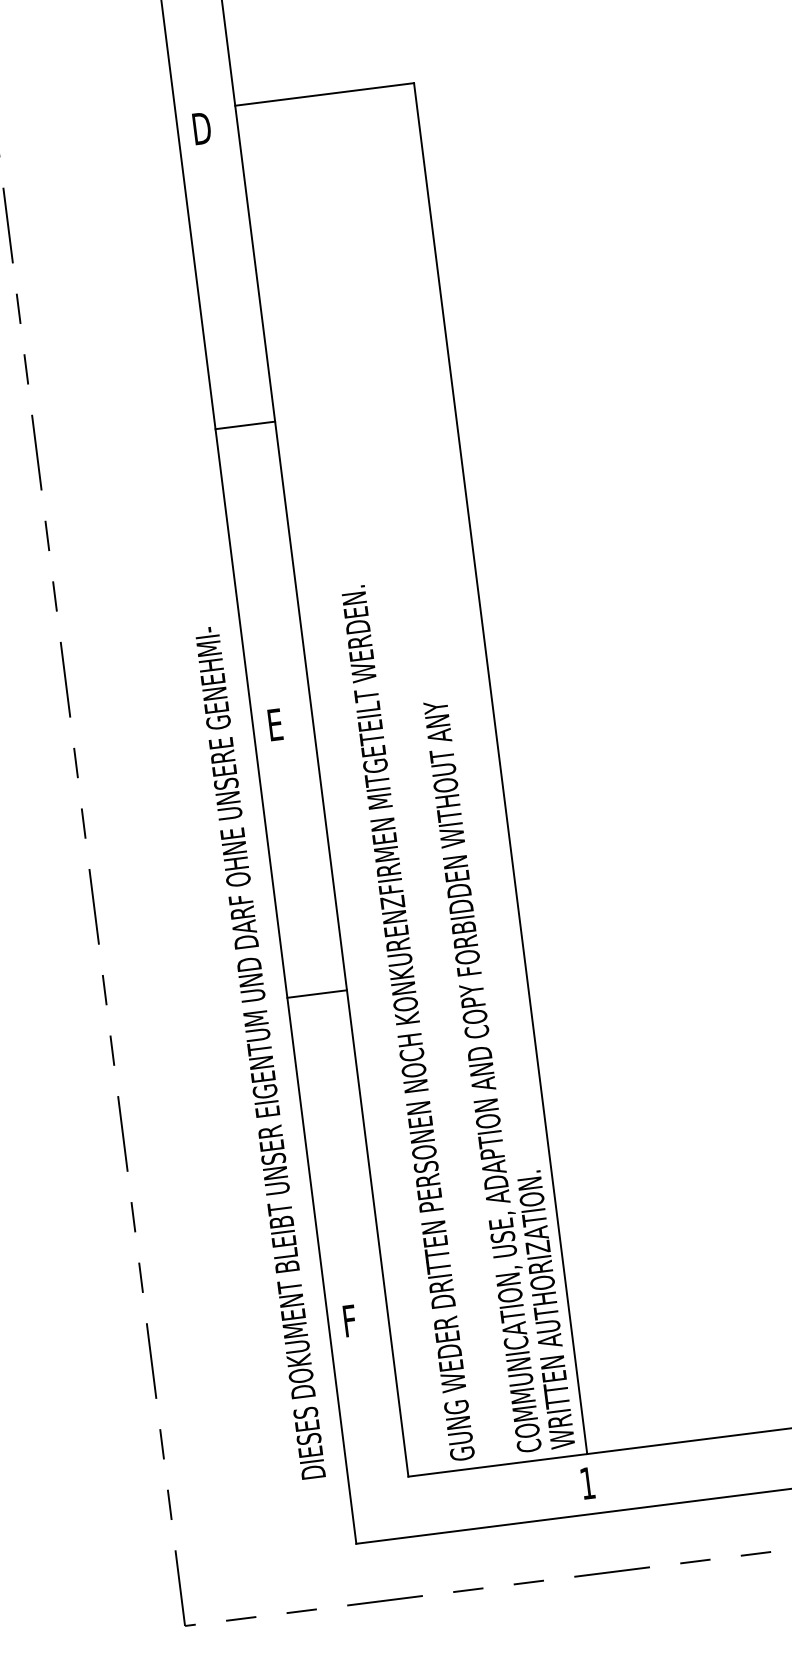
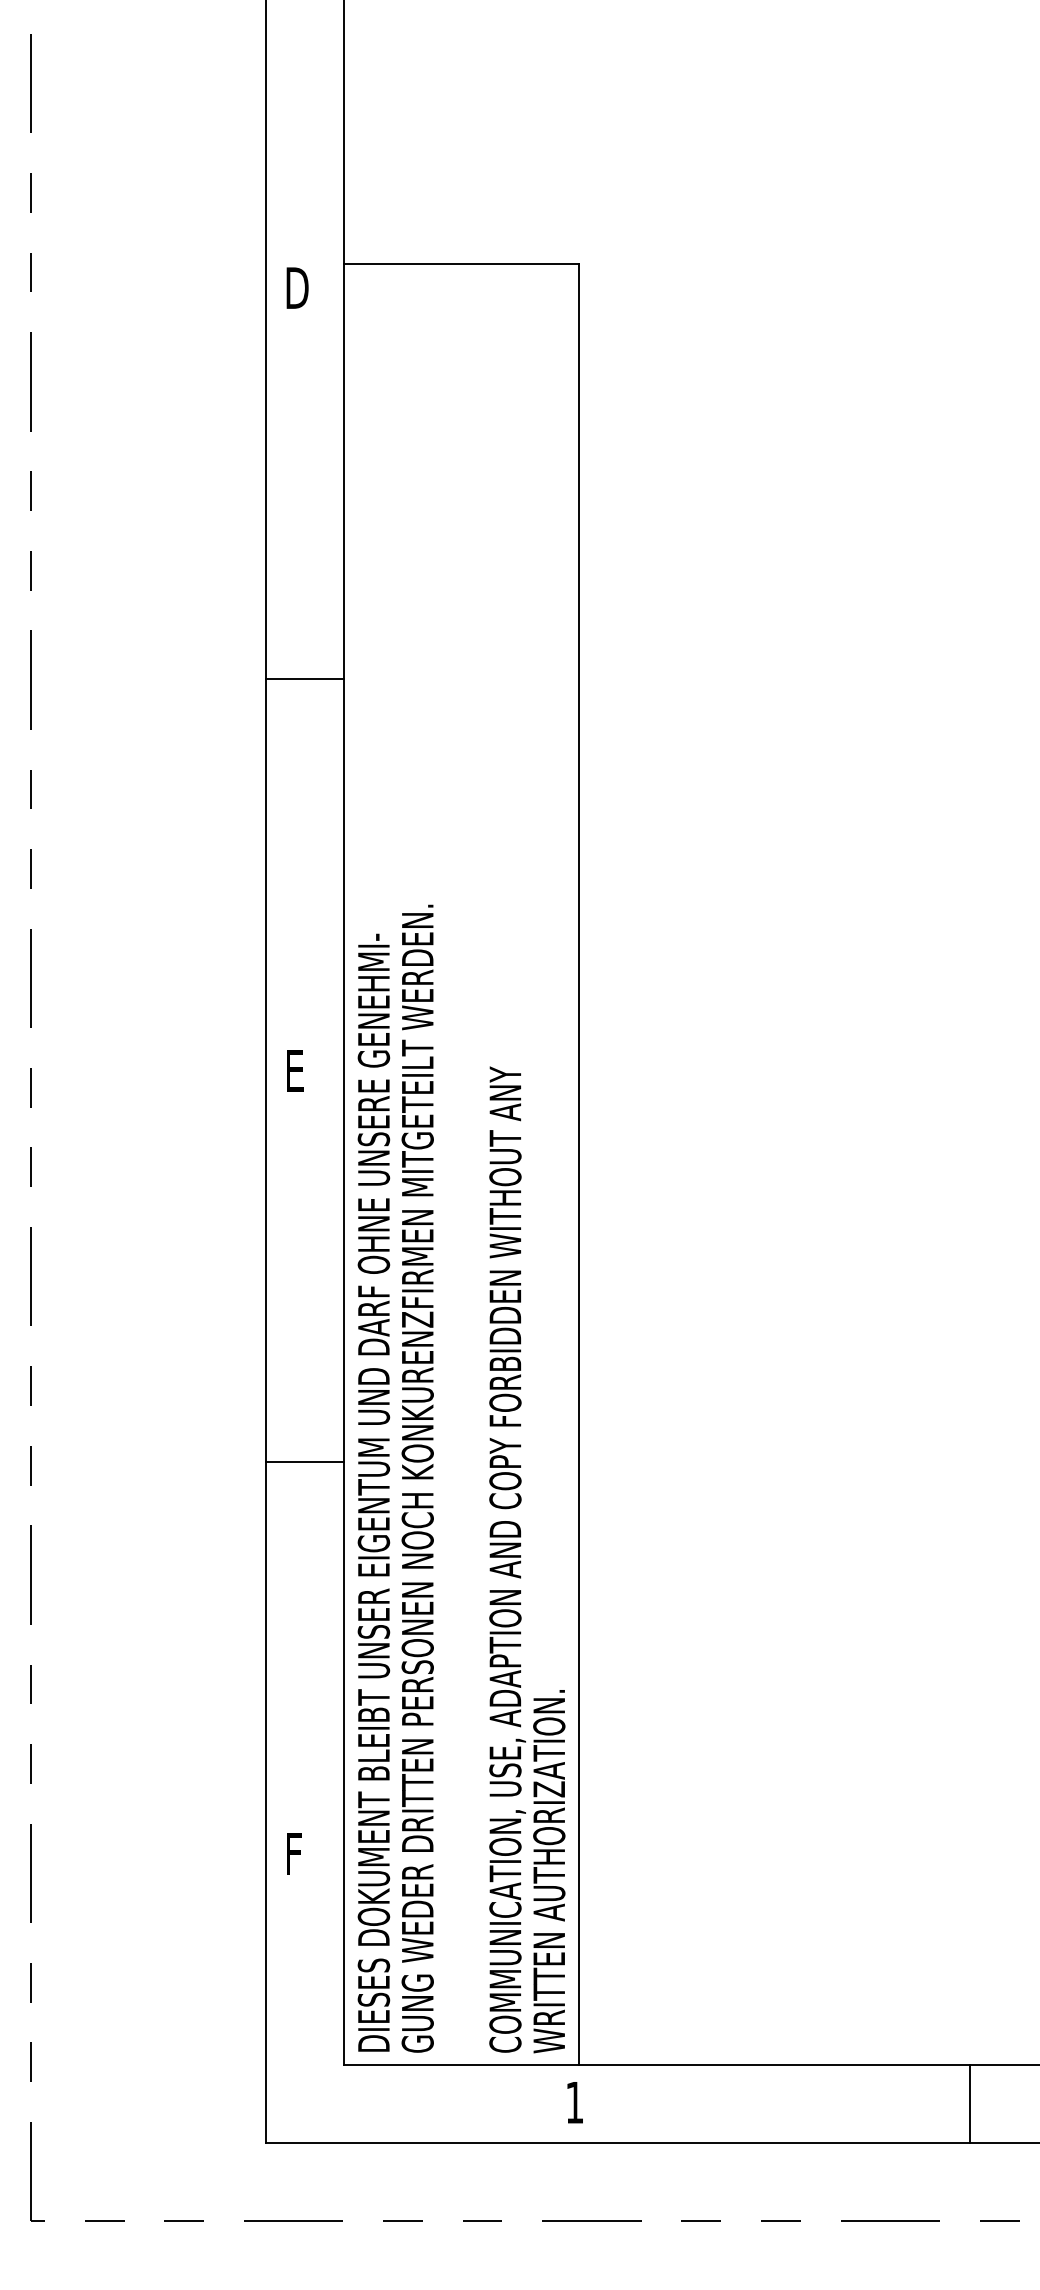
line: (316, 993) -> (304, 1461), moved
text: (259, 1052) -> (373, 1492), moved

